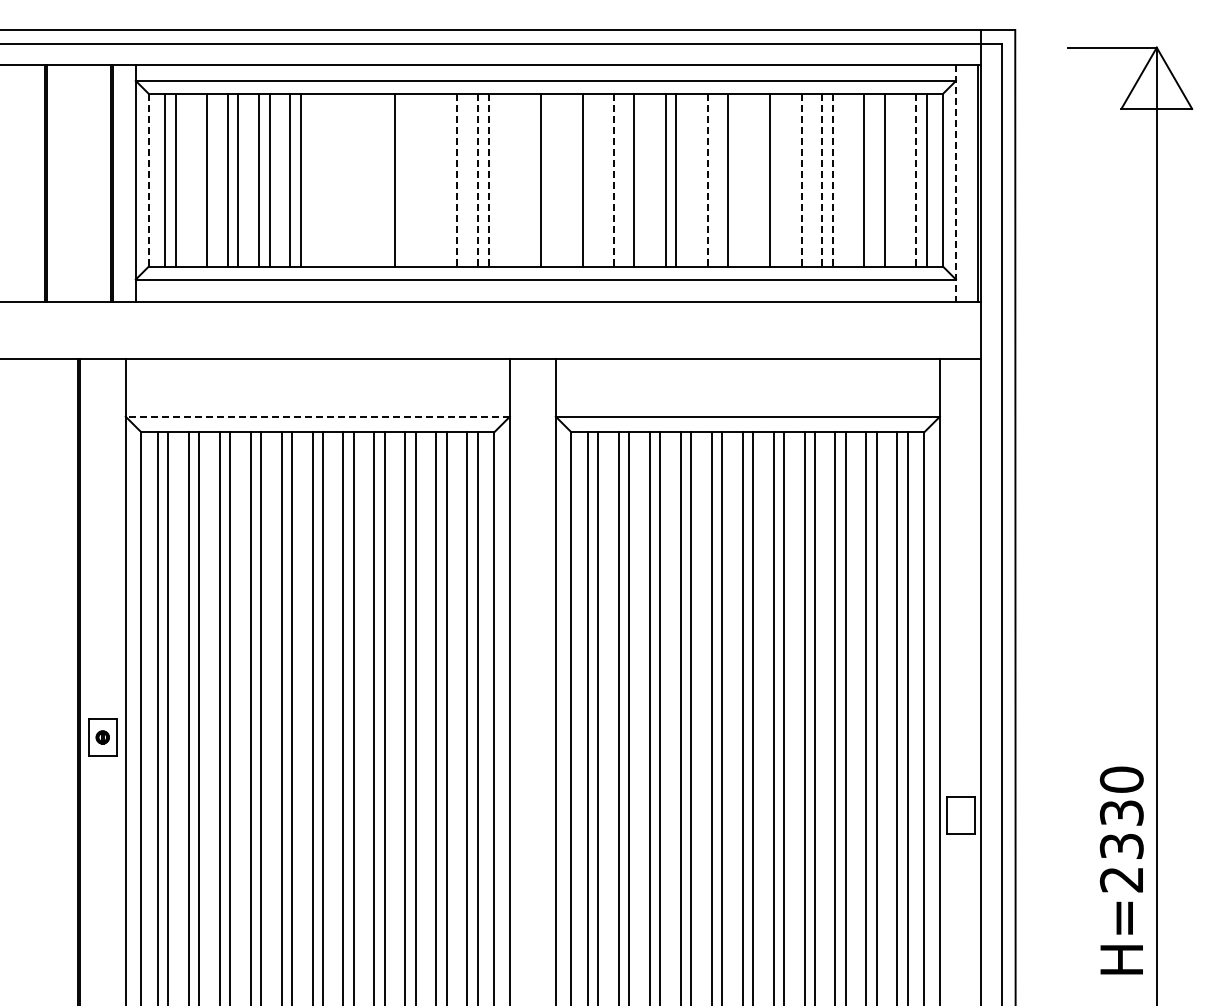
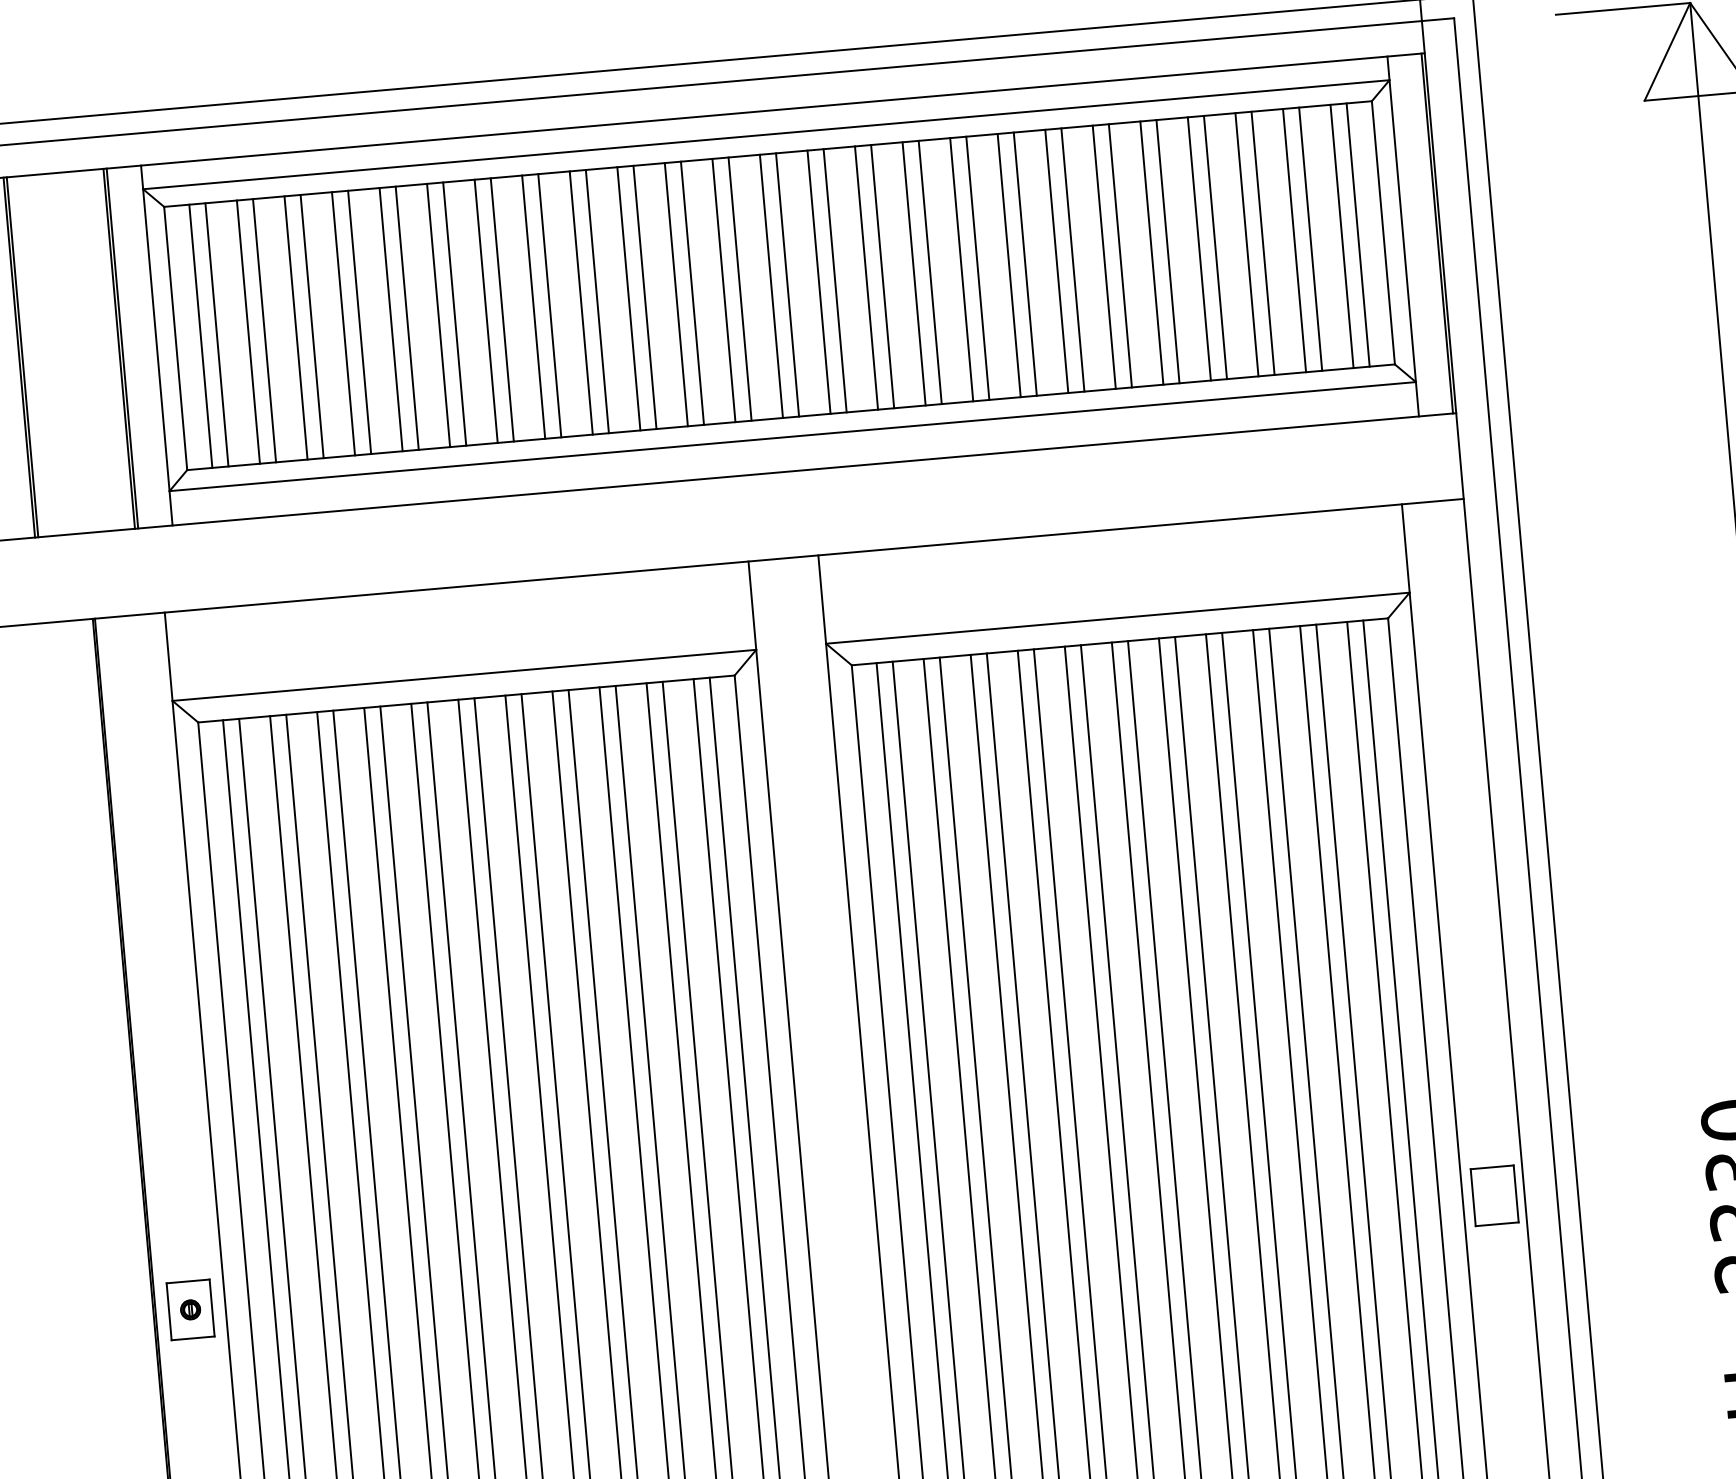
line: (196, 179) -> (248, 330), added
line: (321, 179) -> (438, 314), added
line: (332, 179) -> (455, 312), added
line: (352, 179) -> (485, 310), added
line: (363, 179) -> (502, 308), added
line: (384, 179) -> (534, 306), added
line: (415, 179) -> (581, 301), added
line: (426, 179) -> (597, 300), added
line: (446, 179) -> (628, 297), added
line: (509, 179) -> (724, 289), added
line: (519, 179) -> (739, 288), added
line: (551, 179) -> (787, 283), added
line: (571, 179) -> (818, 281), added
line: (603, 179) -> (866, 276), added
line: (645, 179) -> (930, 271), added
line: (697, 179) -> (1009, 264), added
line: (738, 179) -> (1072, 258), added
line: (759, 179) -> (1104, 256), added
line: (790, 179) -> (1151, 252), added
line: (853, 179) -> (1246, 243), added
line: (895, 179) -> (1310, 238), added
line: (148, 180) -> (175, 338), dashed -> solid
line: (457, 180) -> (645, 297), dashed -> solid
line: (478, 180) -> (677, 295), dashed -> solid
line: (488, 180) -> (692, 293), dashed -> solid
line: (613, 180) -> (882, 277), dashed -> solid
line: (707, 180) -> (1025, 264), dashed -> solid
line: (801, 180) -> (1167, 252), dashed -> solid
line: (822, 180) -> (1199, 249), dashed -> solid
line: (832, 180) -> (1215, 247), dashed -> solid
line: (916, 180) -> (1342, 236), dashed -> solid
line: (956, 184) -> (1404, 237), dashed -> solid
line: (317, 416) -> (463, 675), dashed -> solid
part: (102, 737) -> (190, 1309), moved

